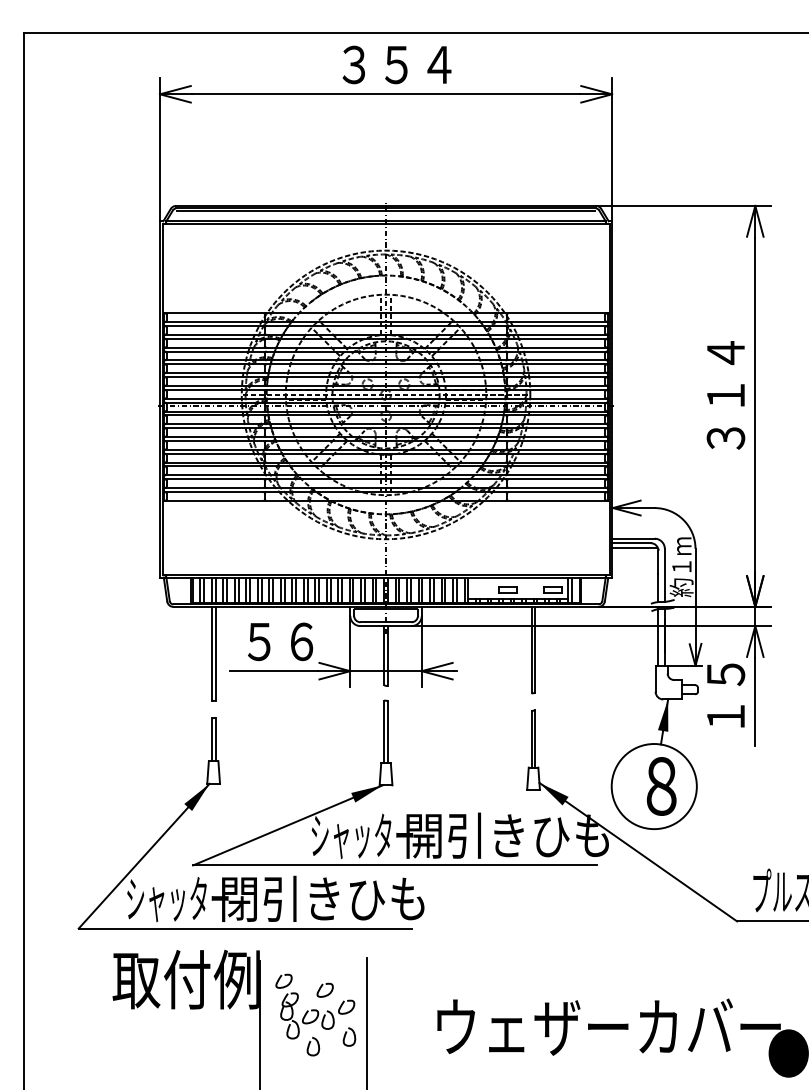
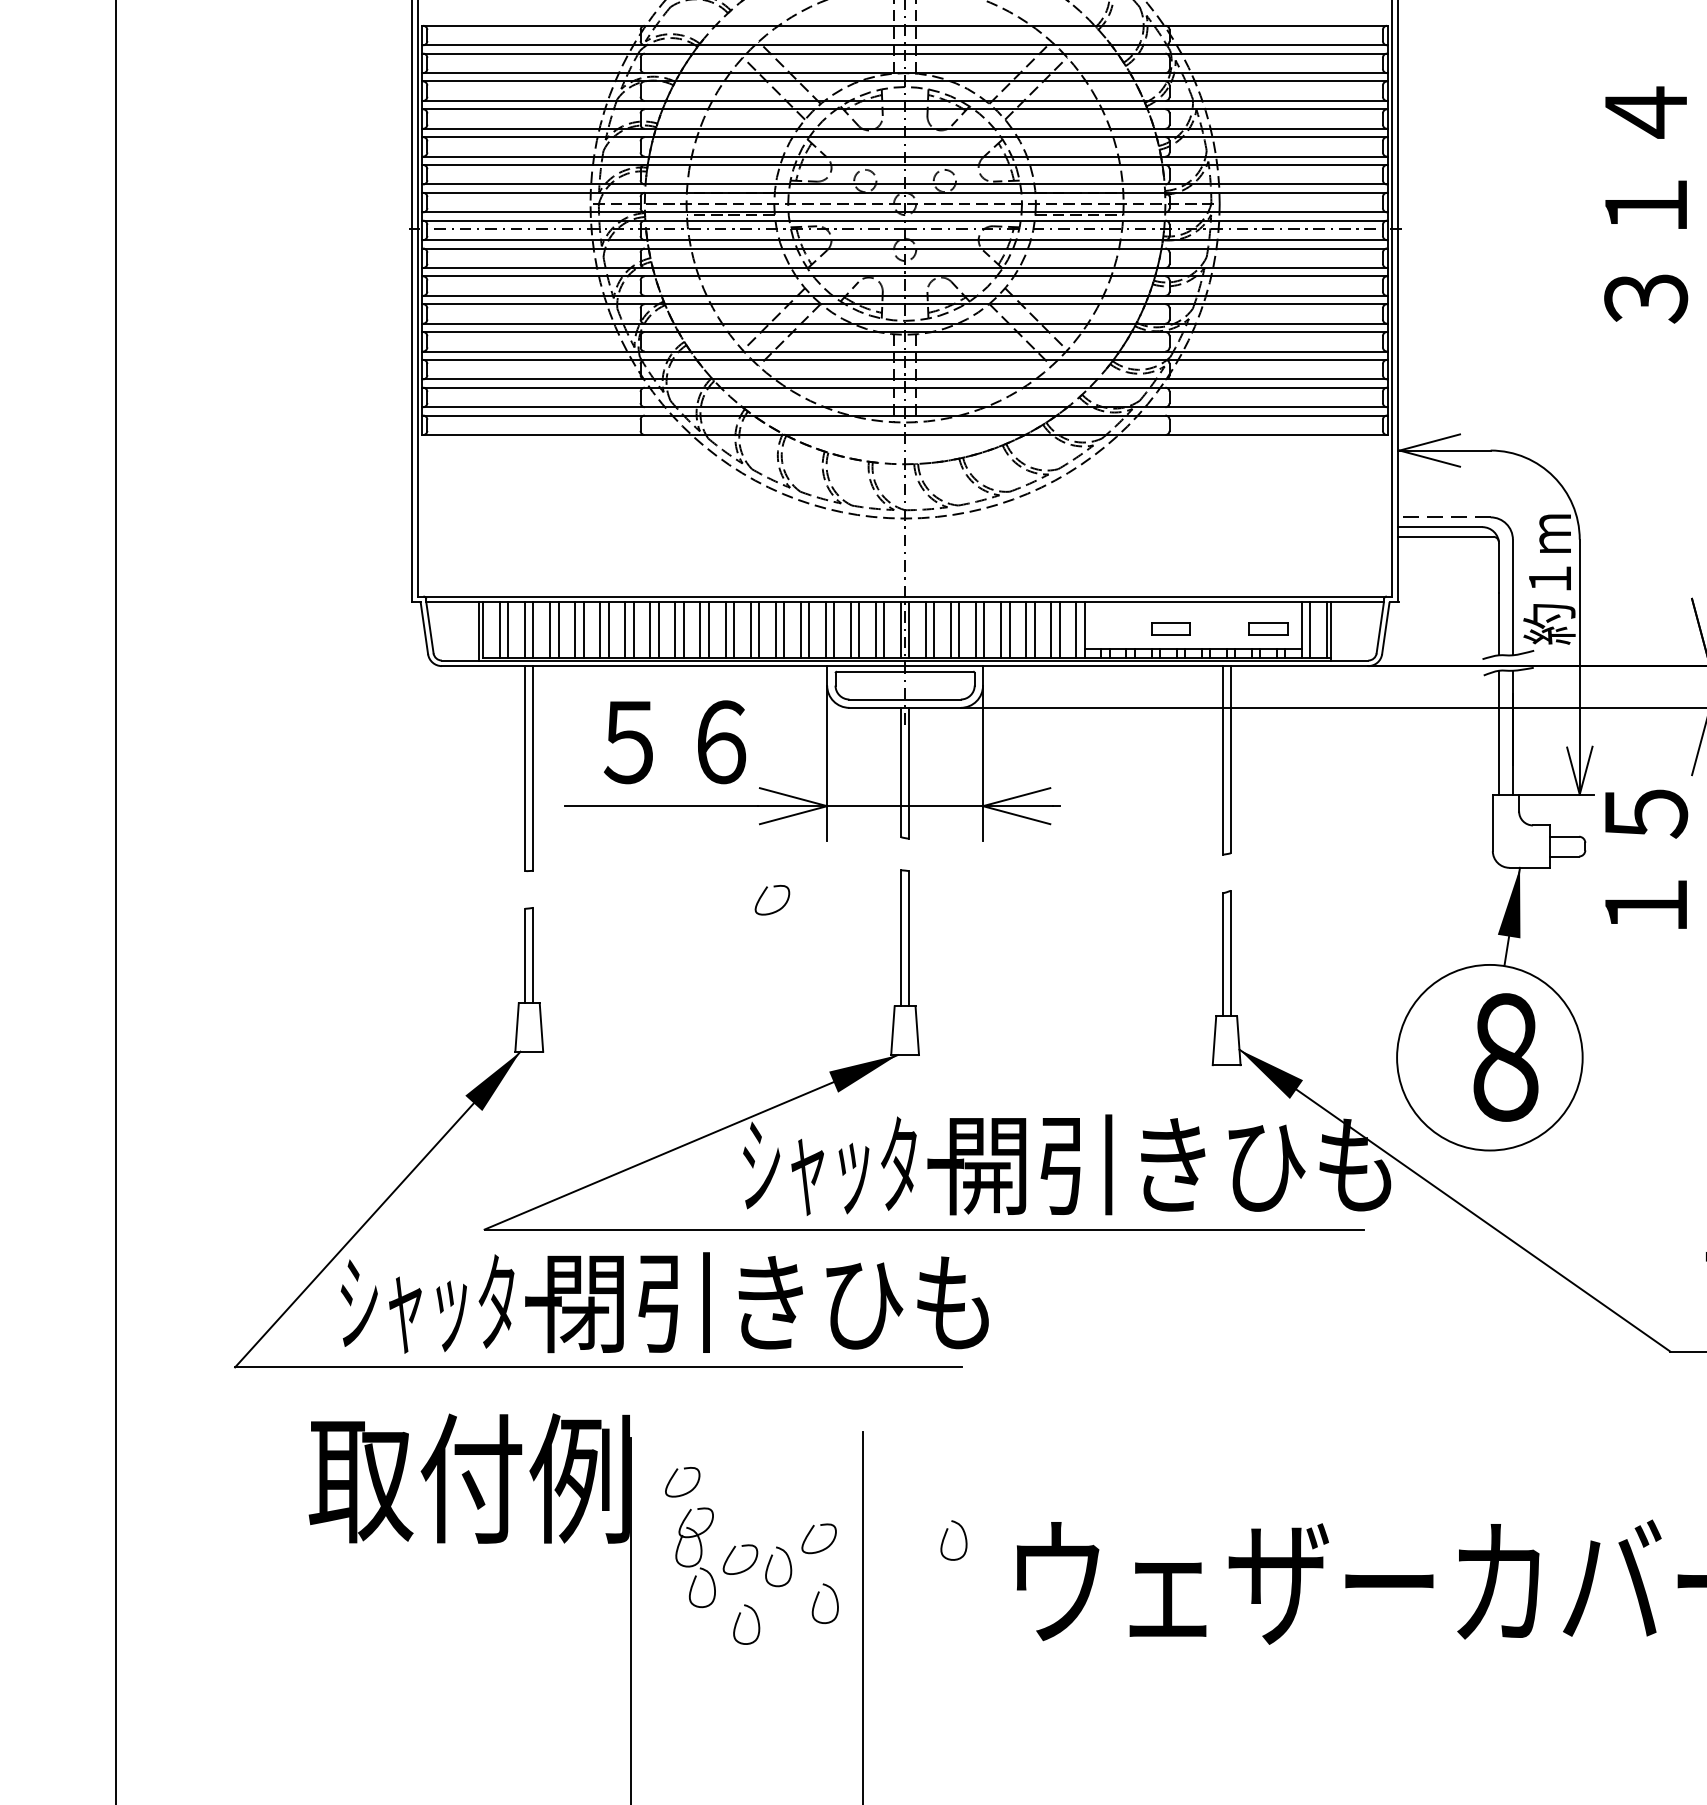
line: (632, 538) -> (1442, 516), solid -> dashed
curve: (321, 988) -> (764, 896), moved
curve: (405, 1005) -> (947, 1534), added

